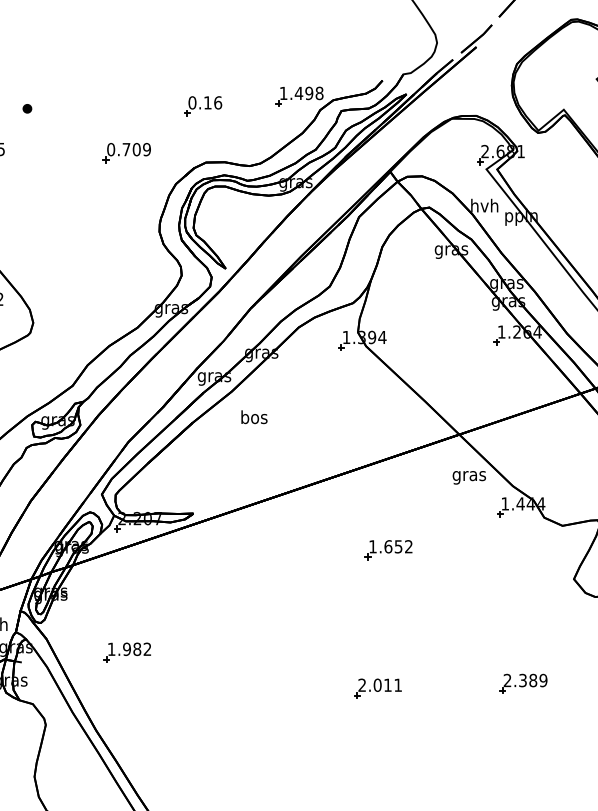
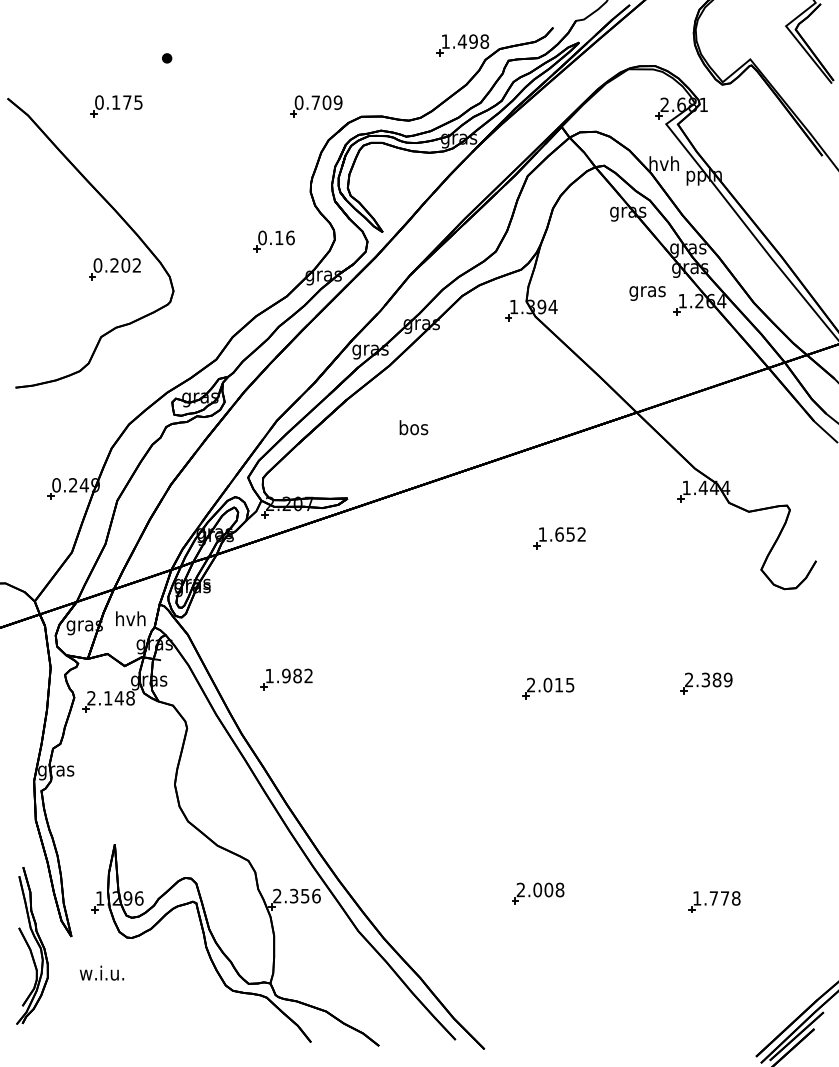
part: (202, 106) -> (273, 241), moved
part: (127, 153) -> (316, 106), moved
text: (254, 417) -> (413, 427), moved
text: (469, 477) -> (647, 293), moved
part: (127, 652) -> (286, 679), moved
text: (398, 685) -> (570, 685), 2.011 -> 2.015

